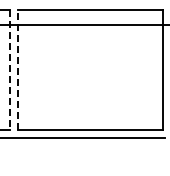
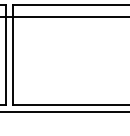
line: (9, 70) -> (5, 55), dashed -> solid
line: (17, 70) -> (12, 55), dashed -> solid

